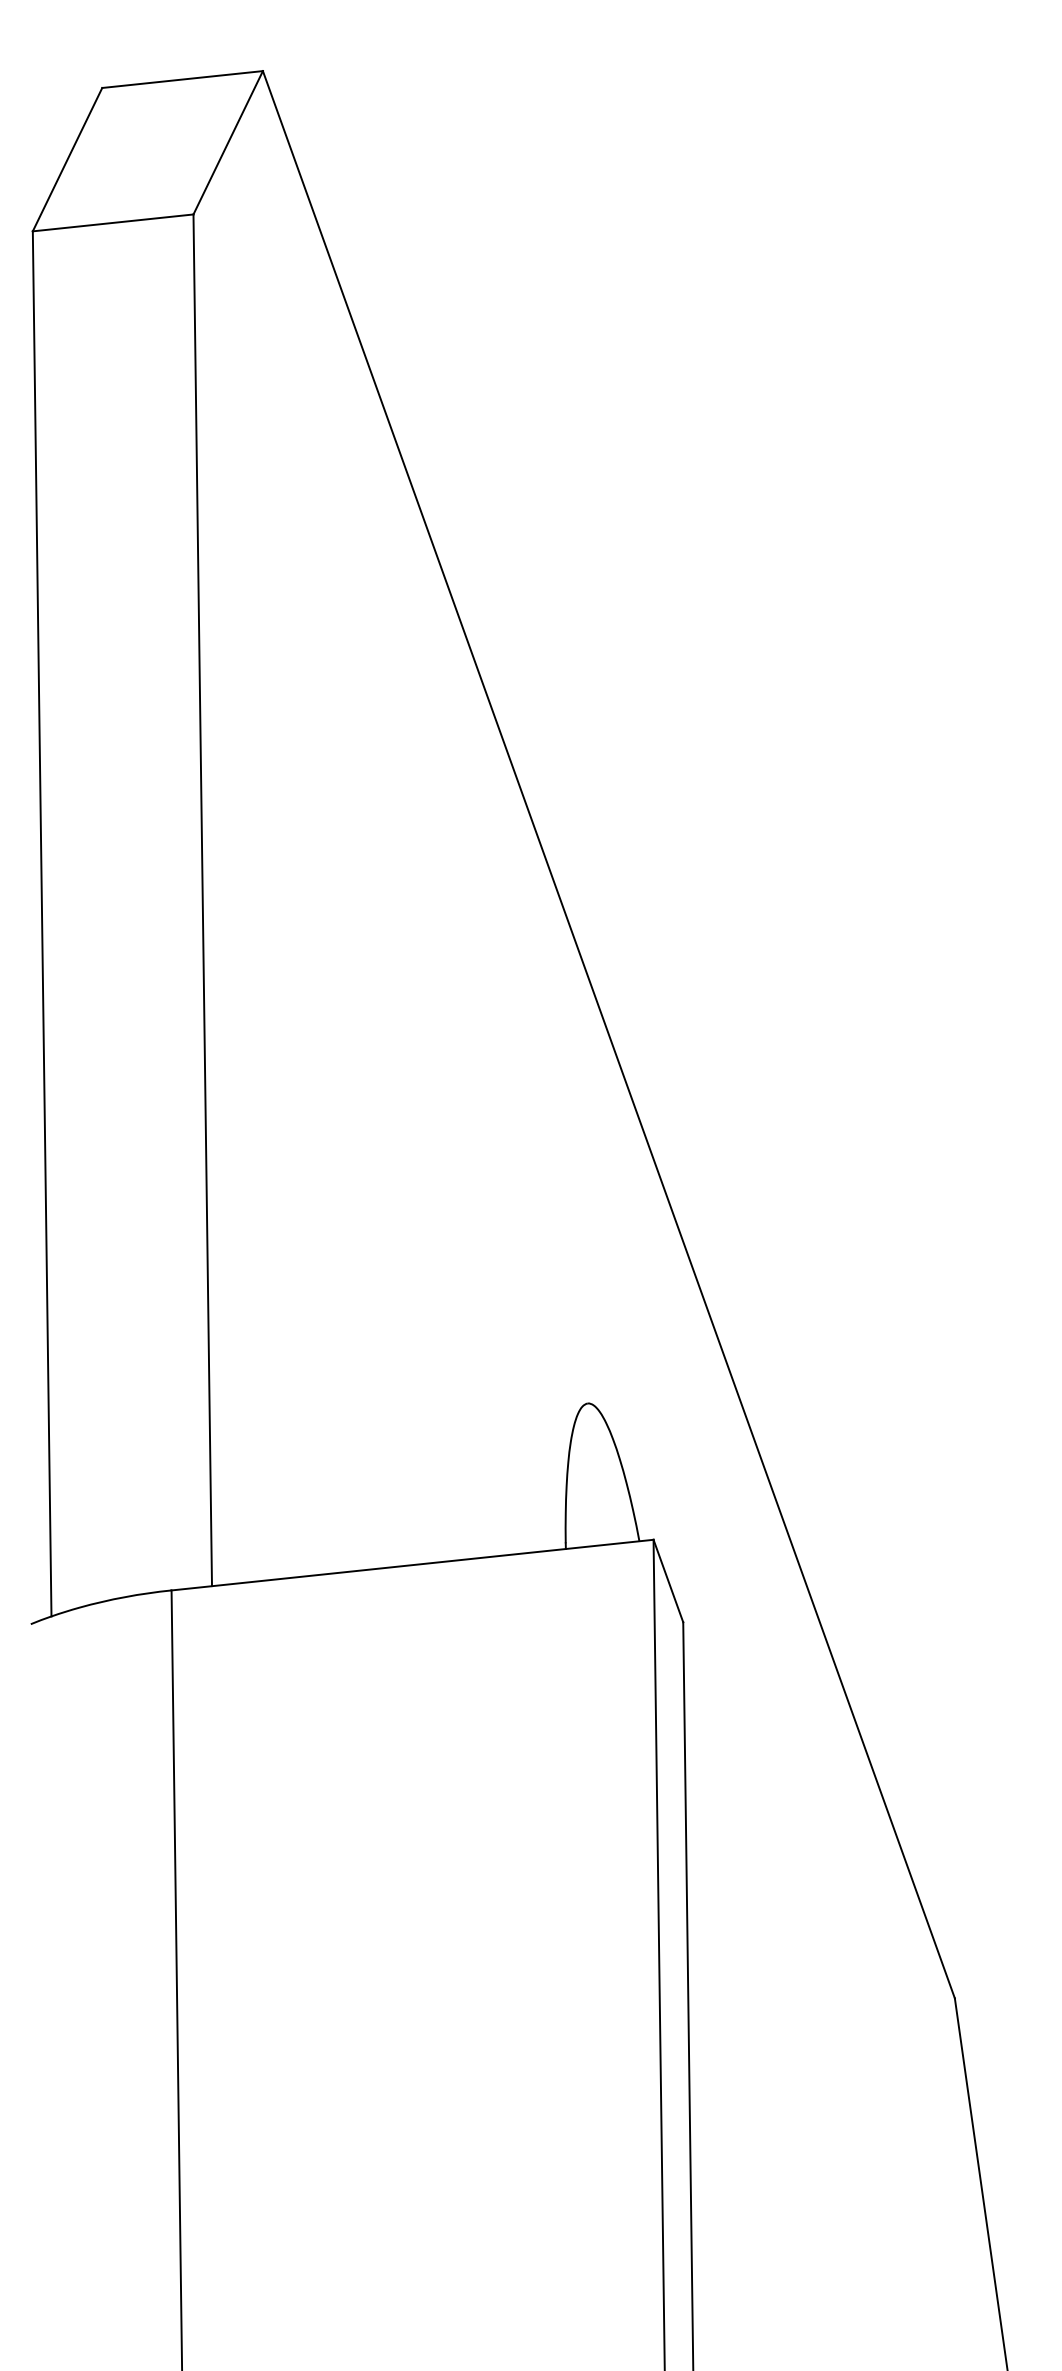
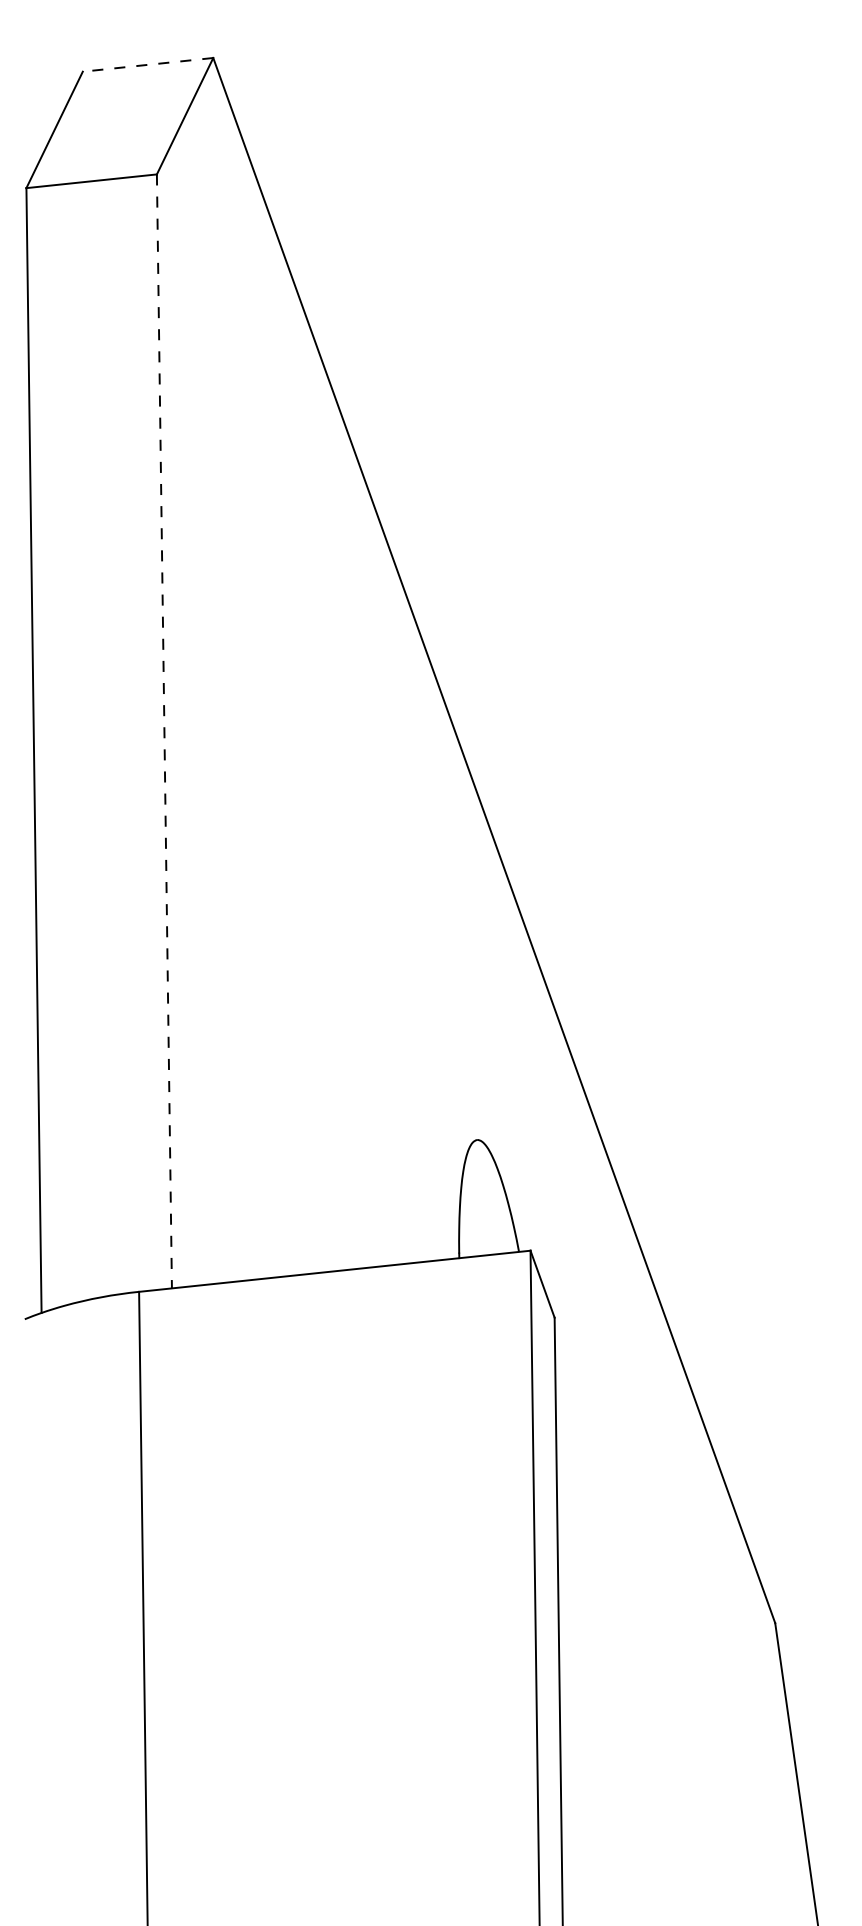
line: (182, 79) -> (147, 64), solid -> dashed
line: (202, 900) -> (164, 731), solid -> dashed

